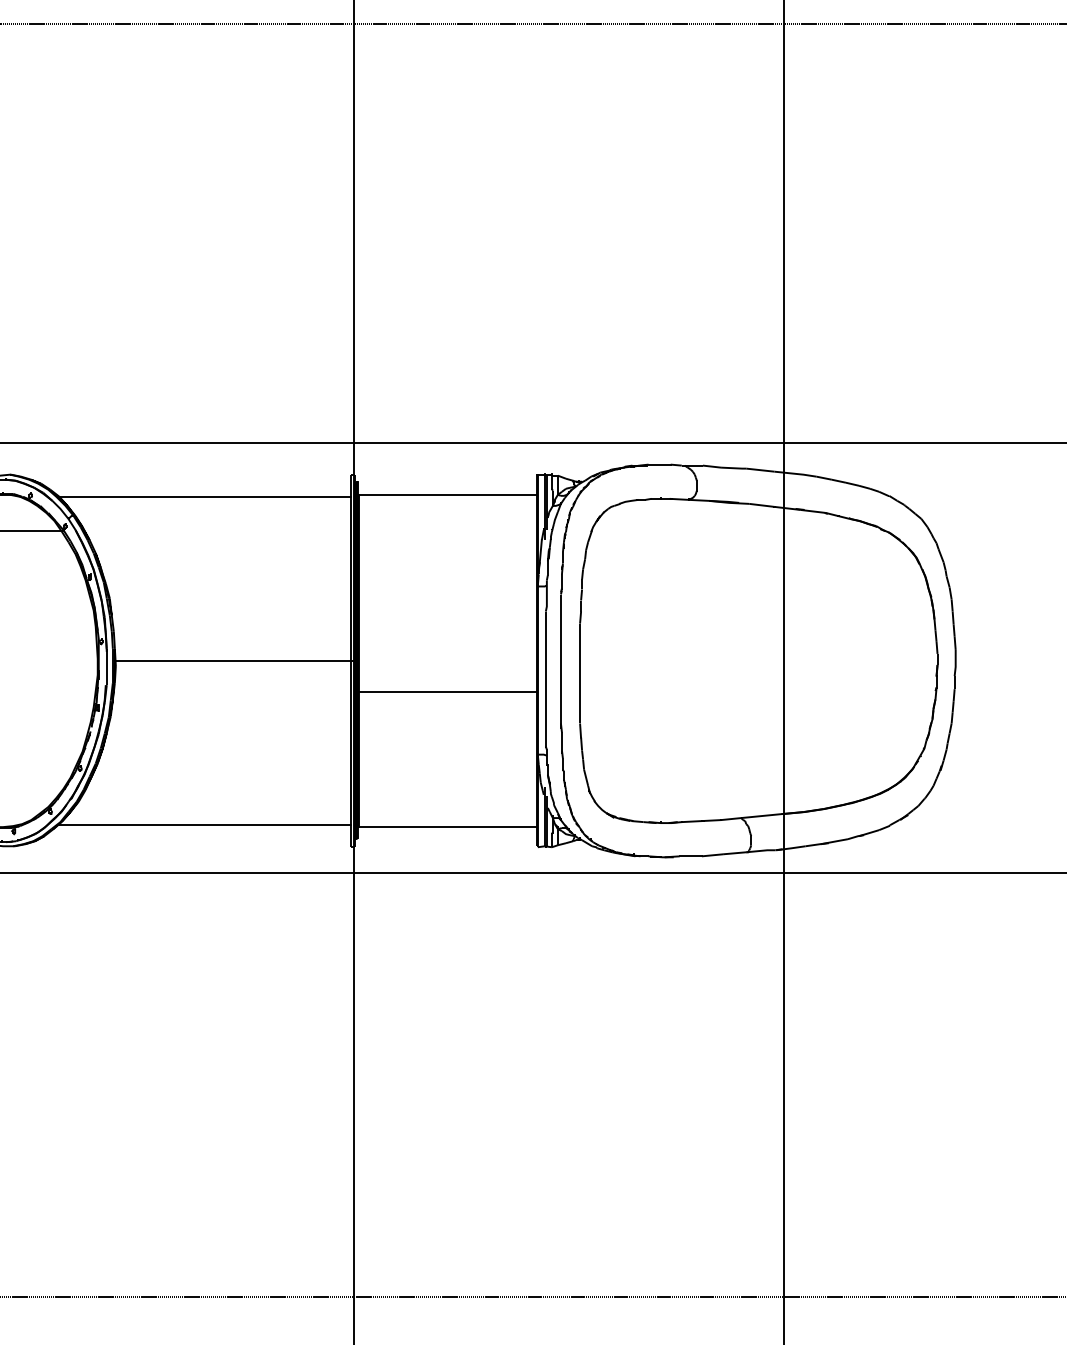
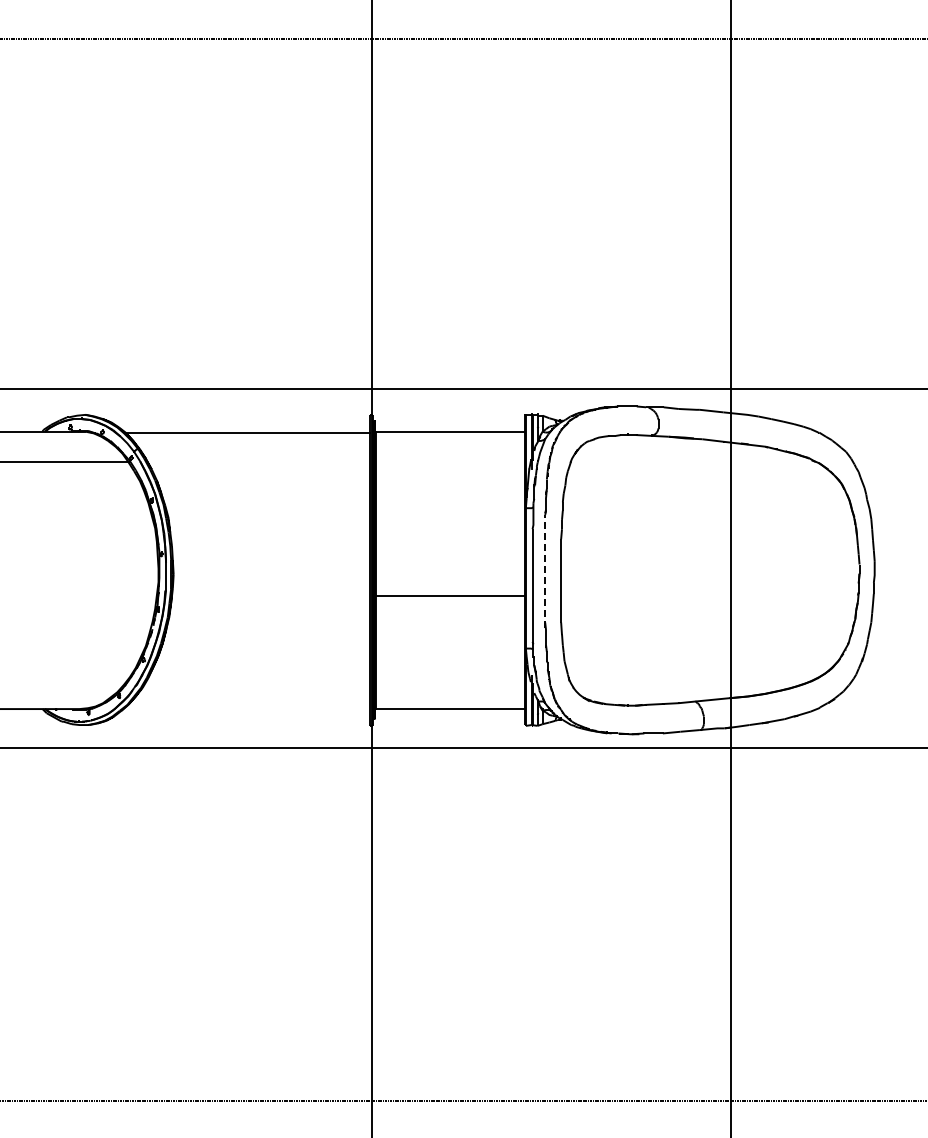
line: (234, 661) -> (272, 570), removed
line: (561, 661) -> (545, 570), solid -> dashed
line: (204, 825) -> (247, 707), removed

